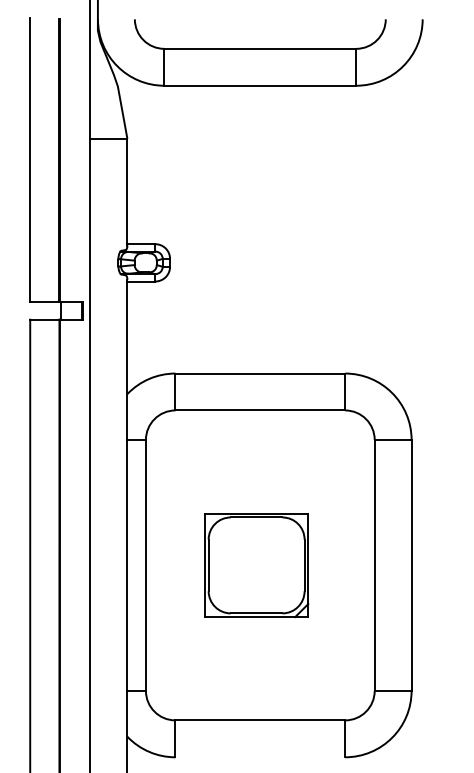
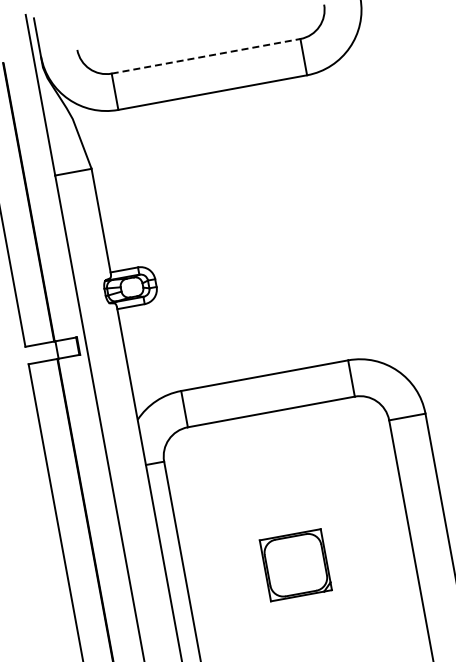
line: (260, 48) -> (206, 55), solid -> dashed
part: (256, 565) -> (295, 565), size x0.6

